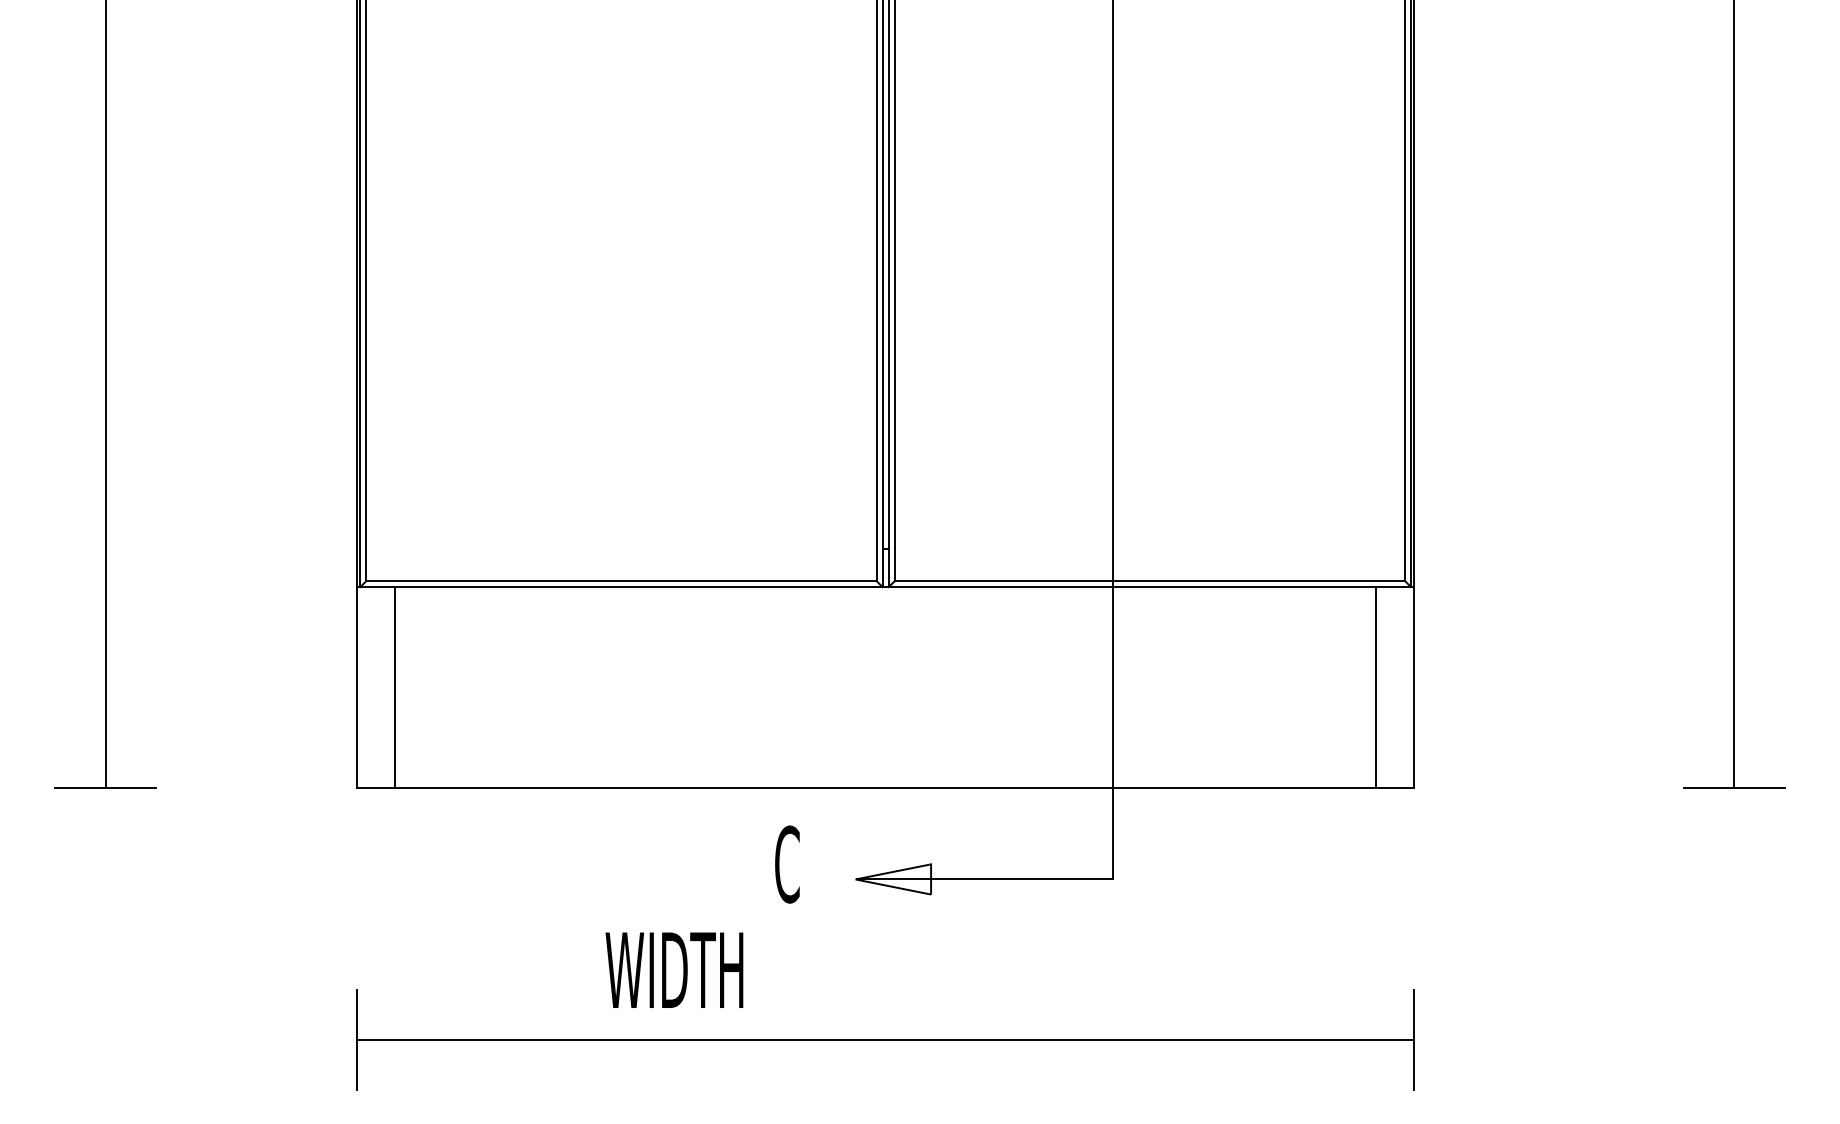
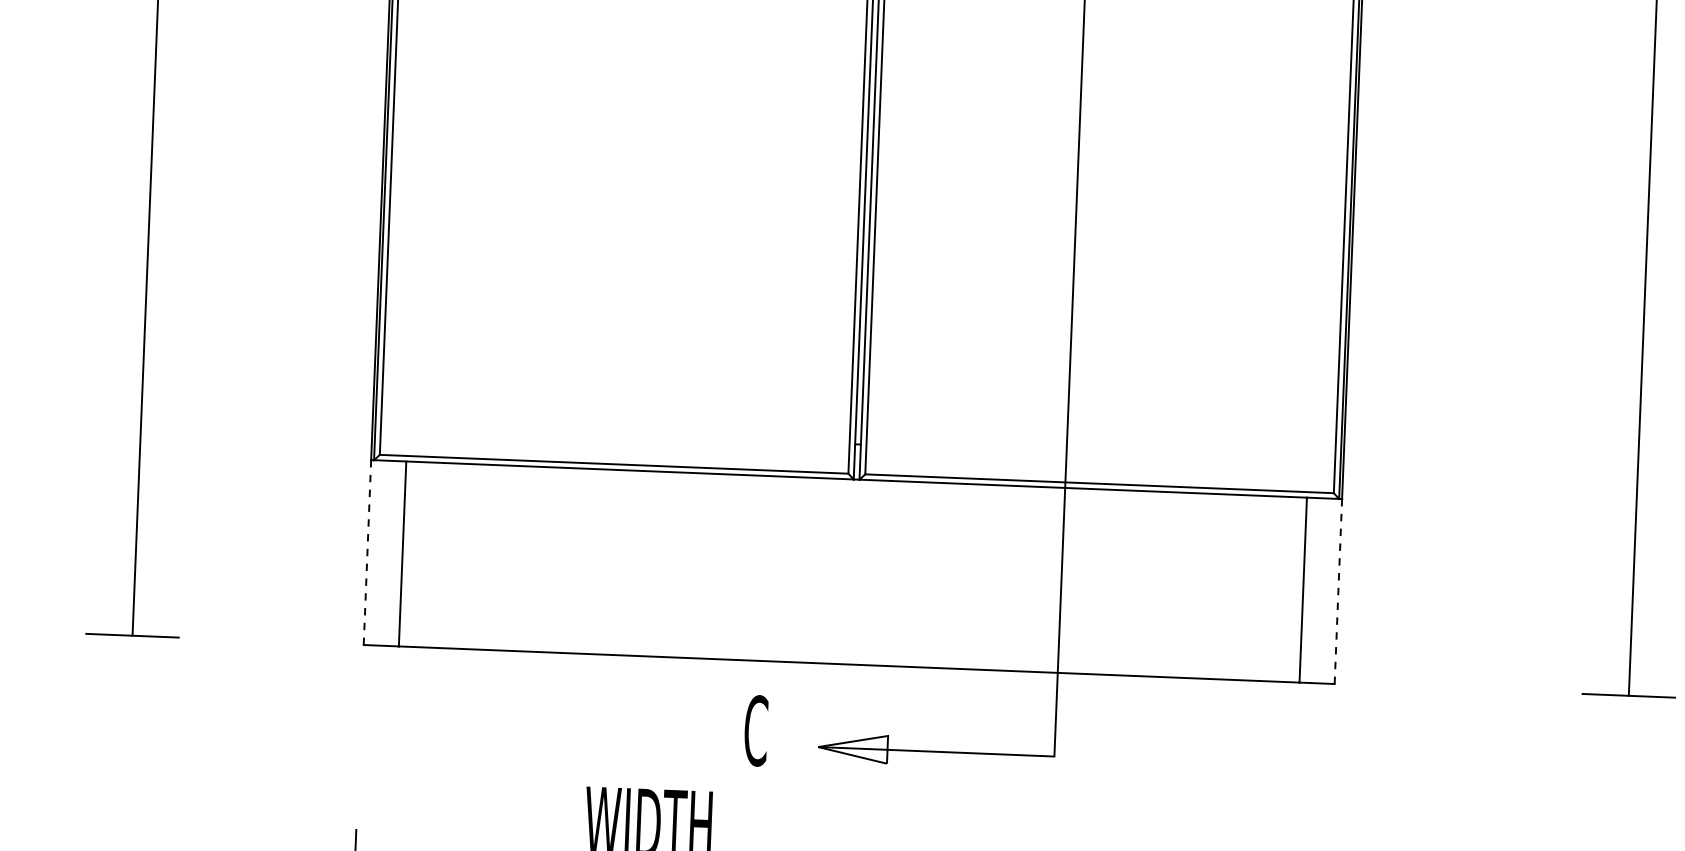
line: (357, 687) -> (367, 552), solid -> dashed
line: (1414, 687) -> (1338, 591), solid -> dashed

